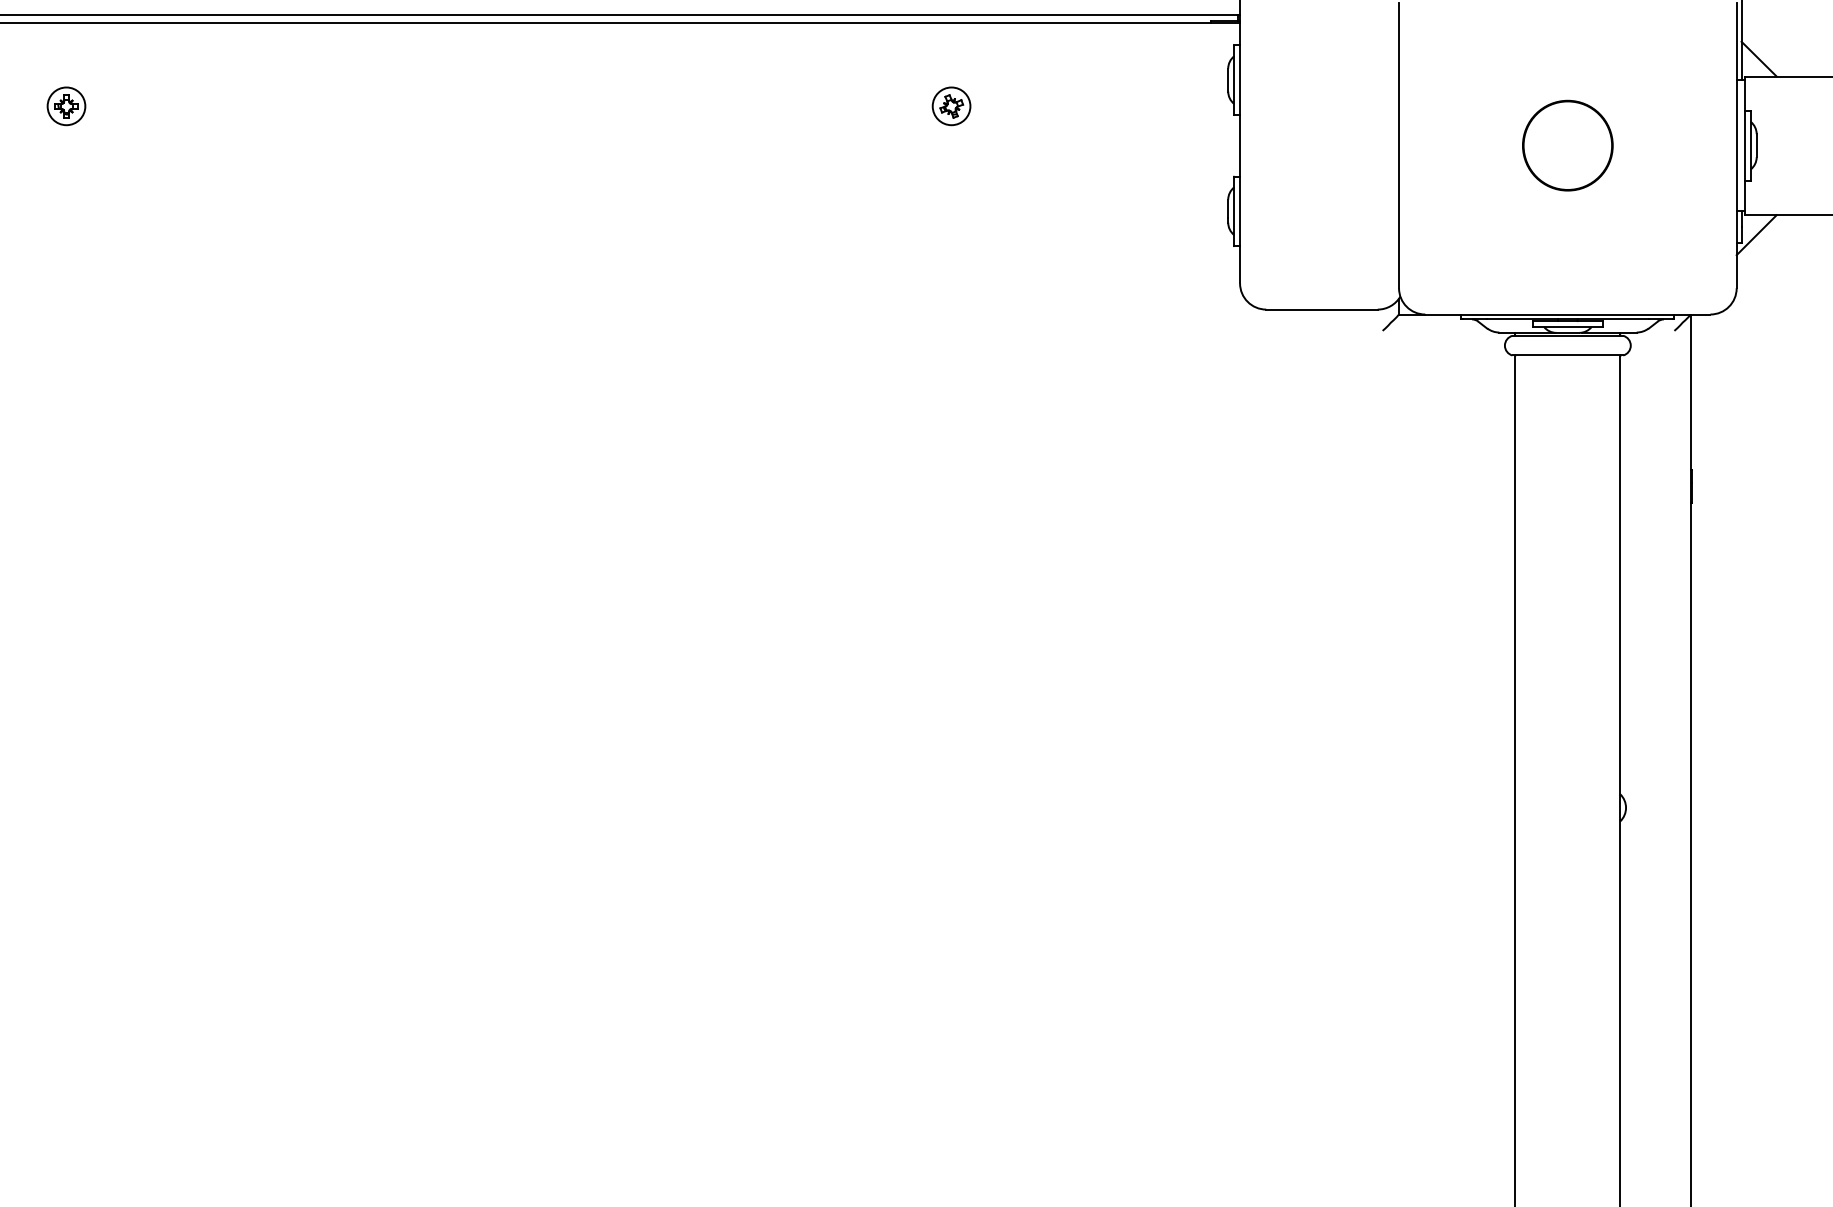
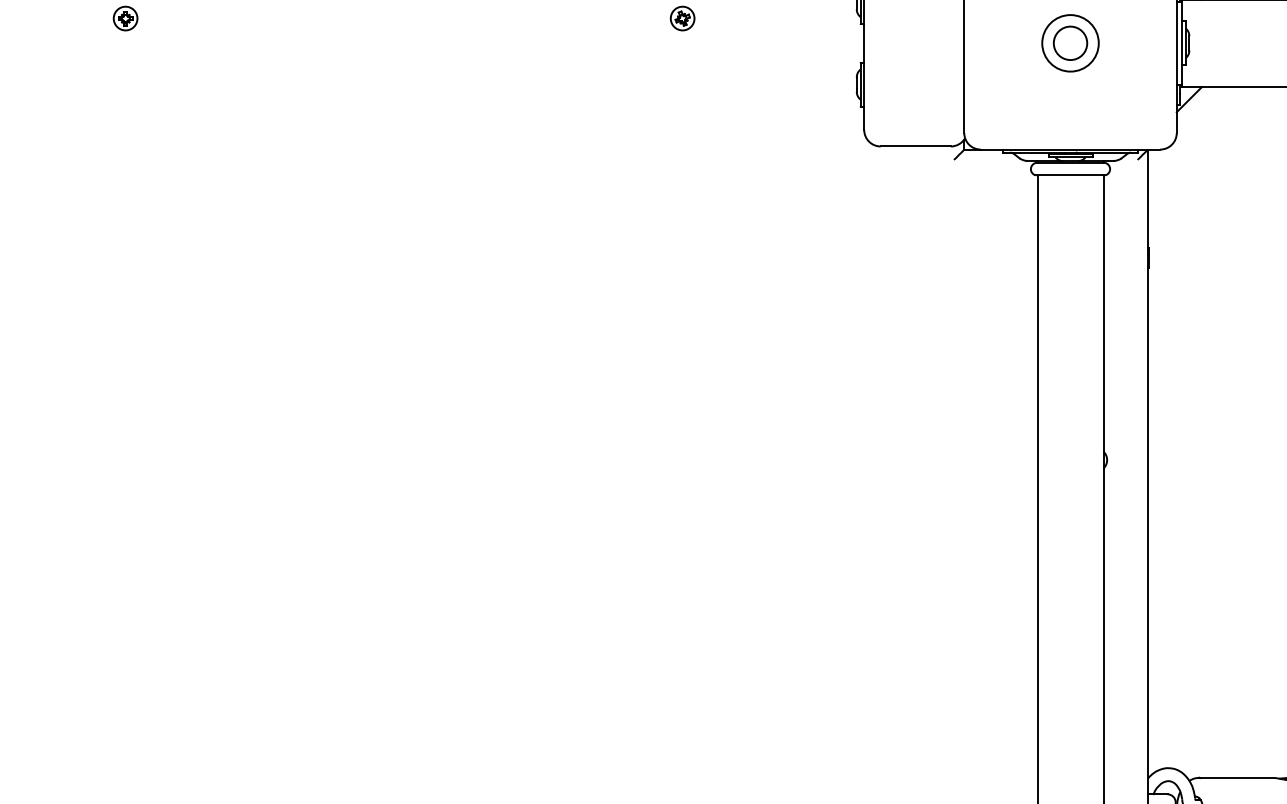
circle: (1567, 145) -> (1070, 43), size x0.6

